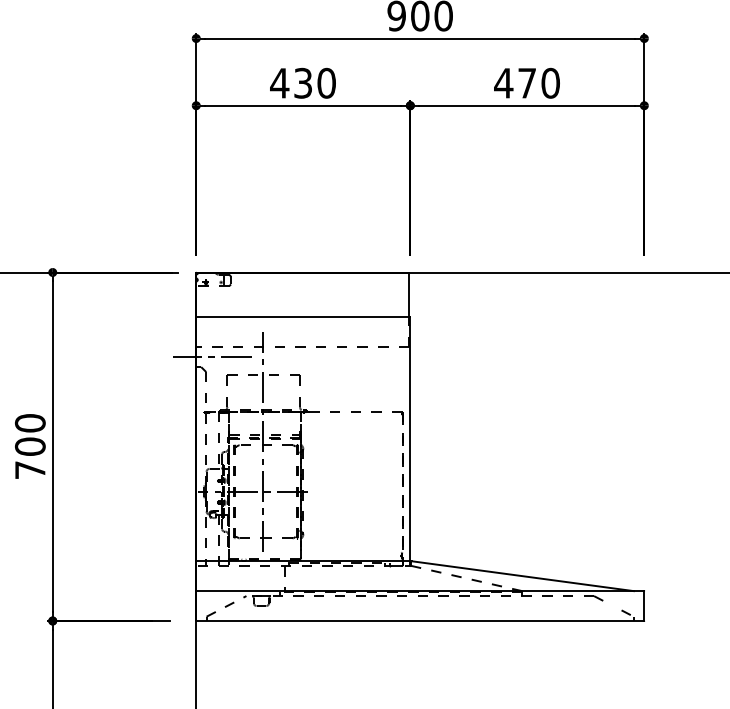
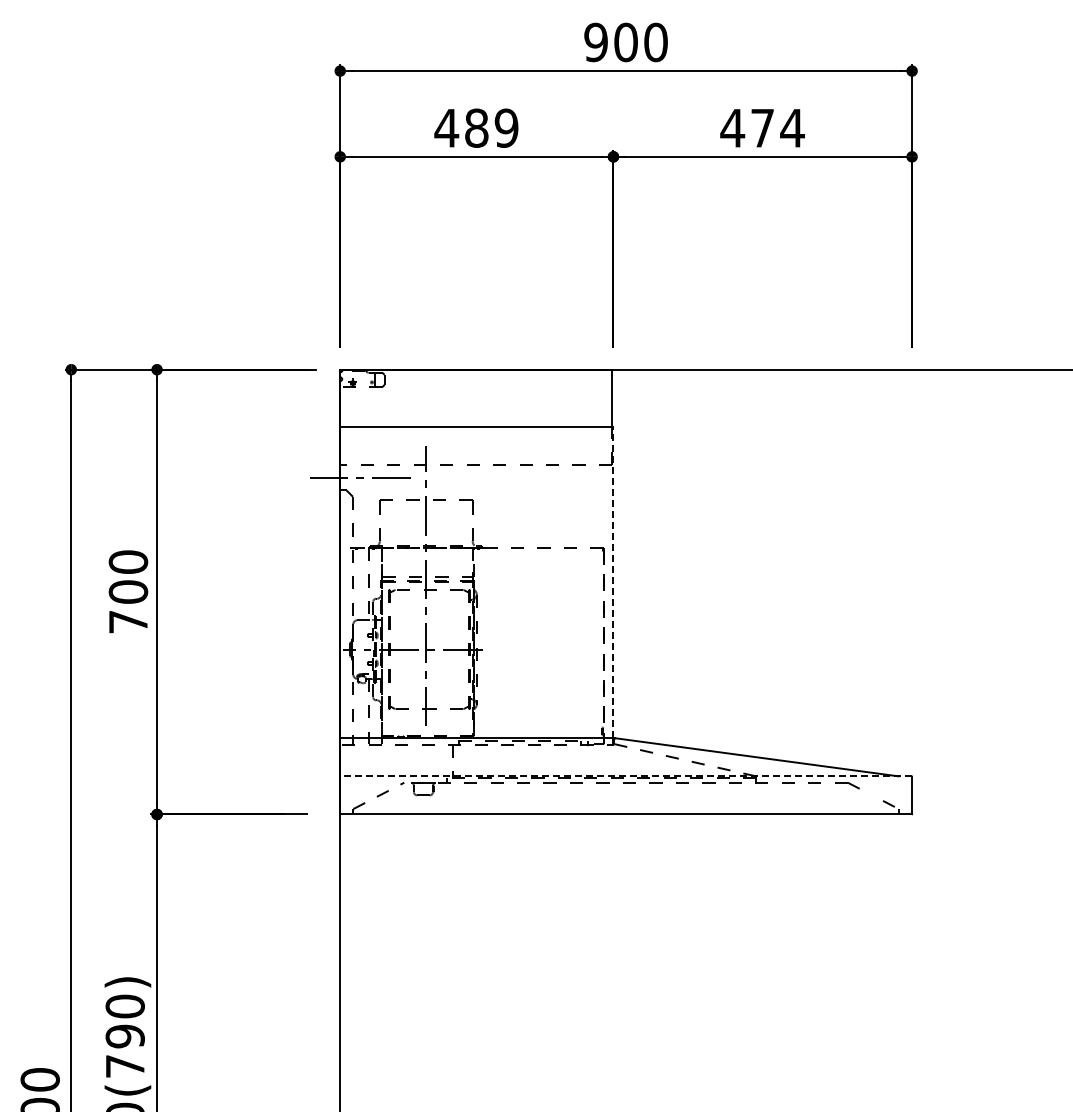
text: (314, 82) -> (491, 127), 430 -> 489
text: (550, 82) -> (792, 127), 470 -> 474
line: (410, 439) -> (613, 582), solid -> dashed
line: (419, 591) -> (625, 776), solid -> dashed

